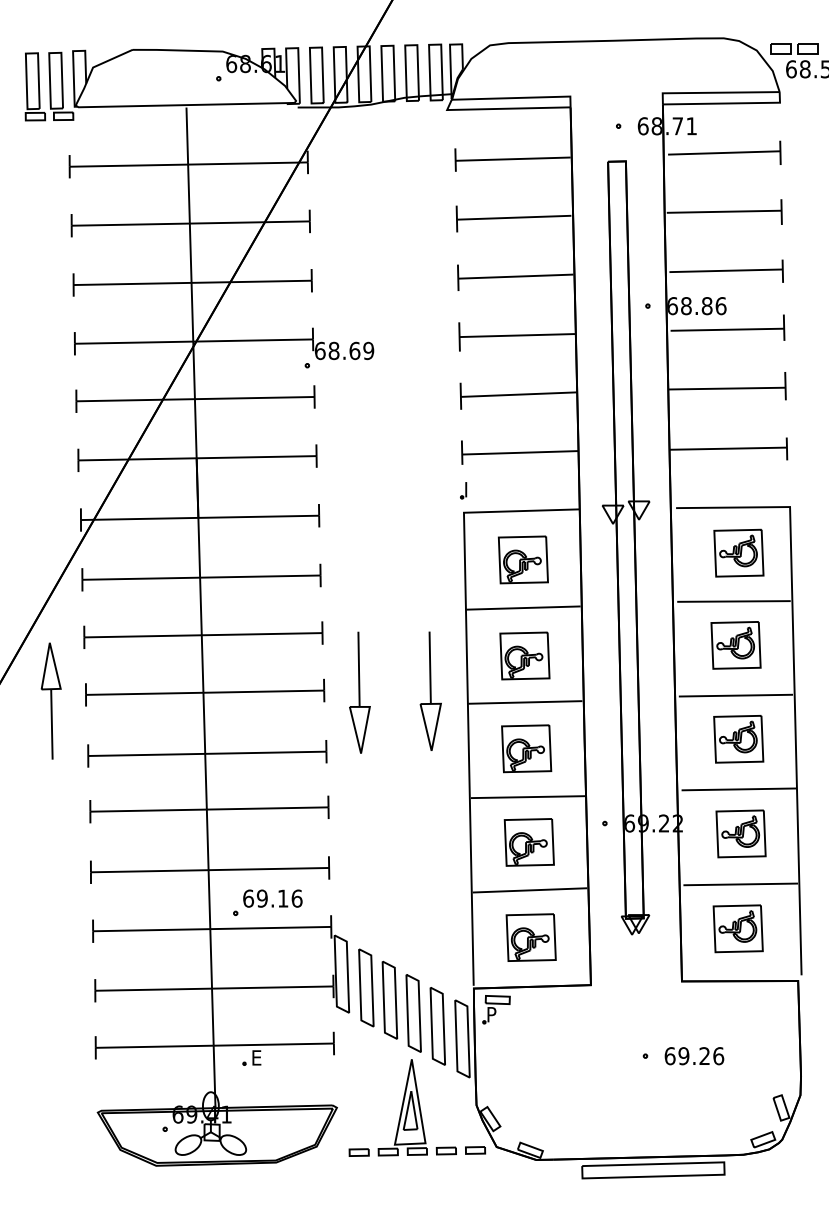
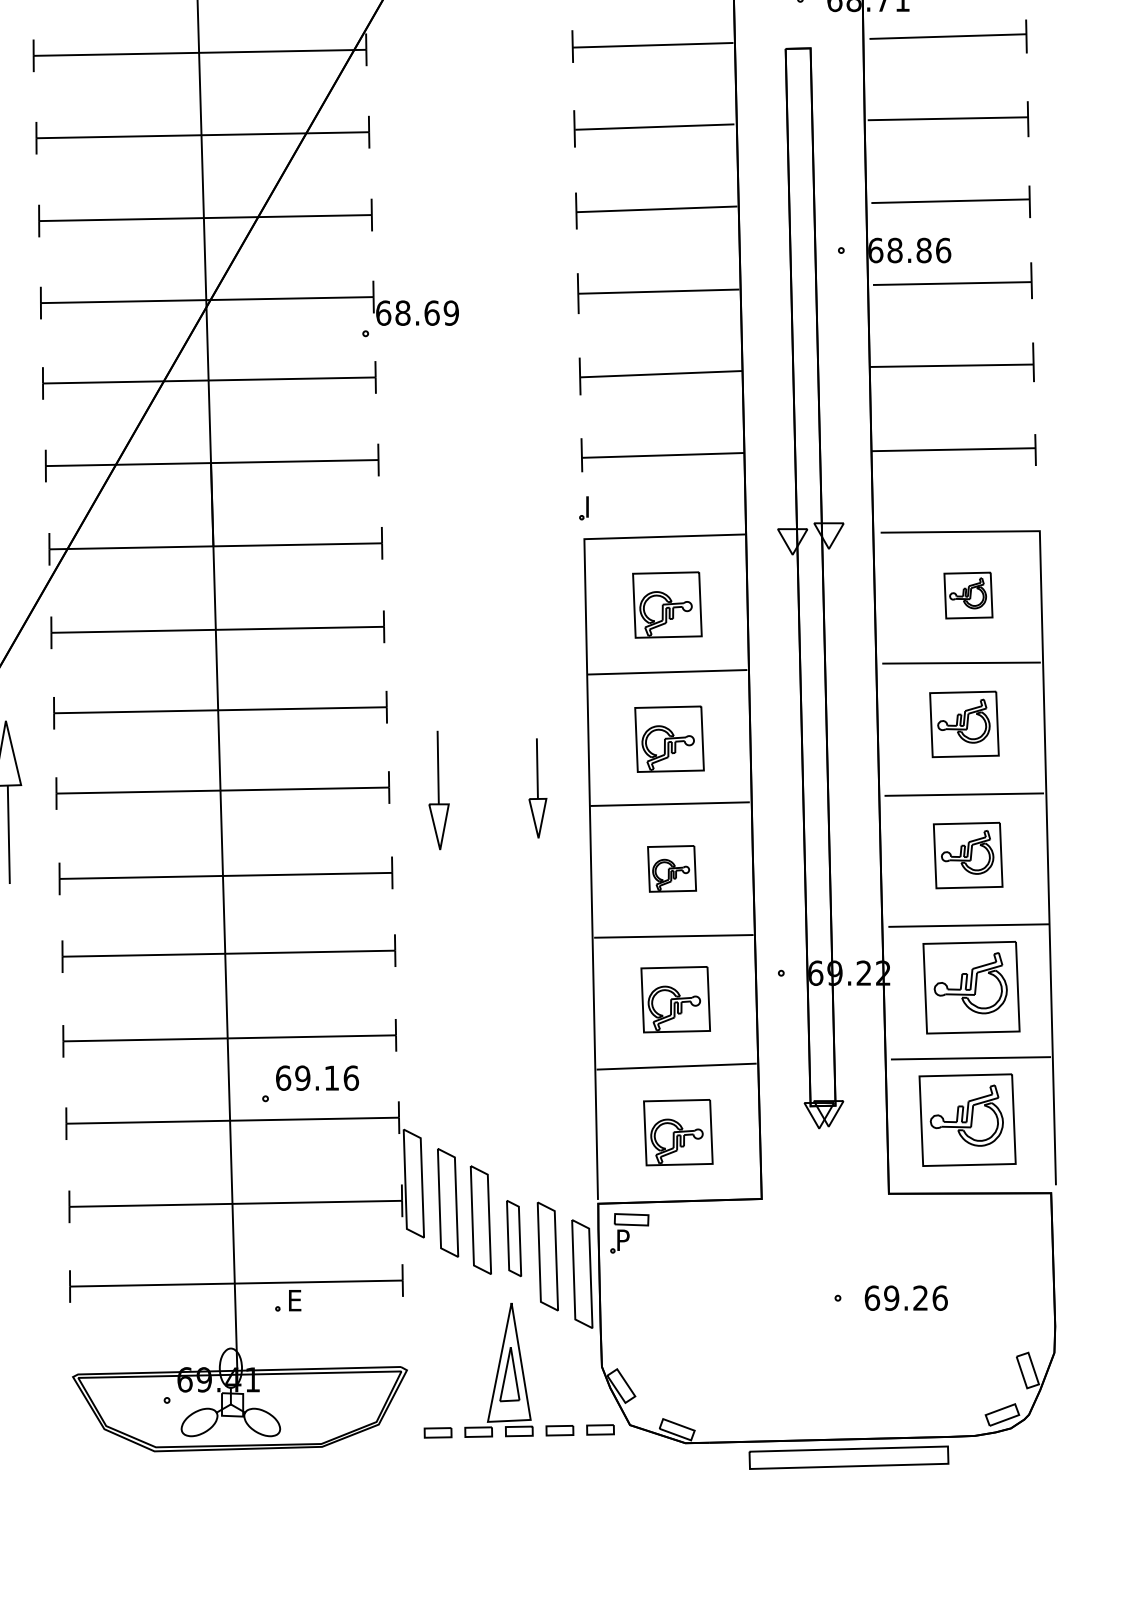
part: (738, 552) -> (967, 594), size x0.7
part: (430, 690) -> (537, 787), size x0.6
part: (359, 692) -> (438, 790), size x0.7
part: (526, 748) -> (671, 868), size x0.7
part: (740, 833) -> (970, 987), size x1.4
part: (737, 928) -> (966, 1119), size x1.4
part: (413, 1013) -> (513, 1238), size x0.7

